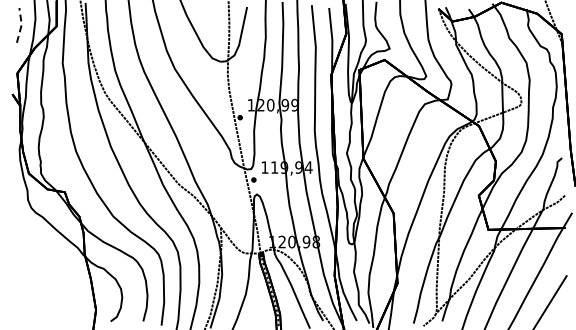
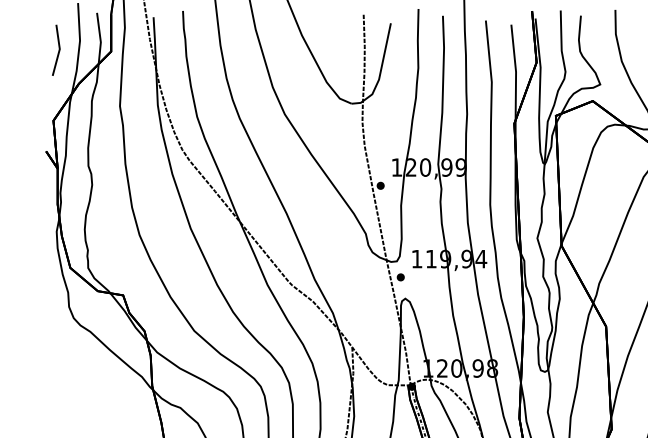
line: (21, 24) -> (59, 48), dashed -> solid

